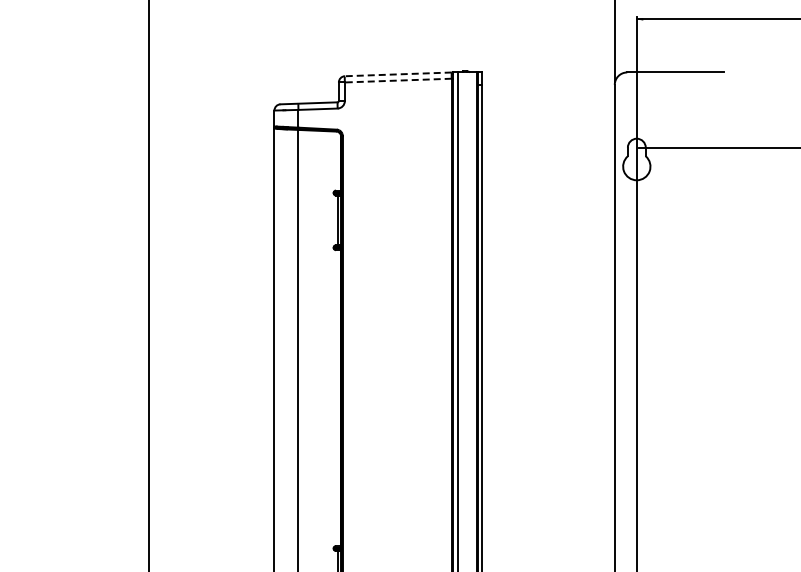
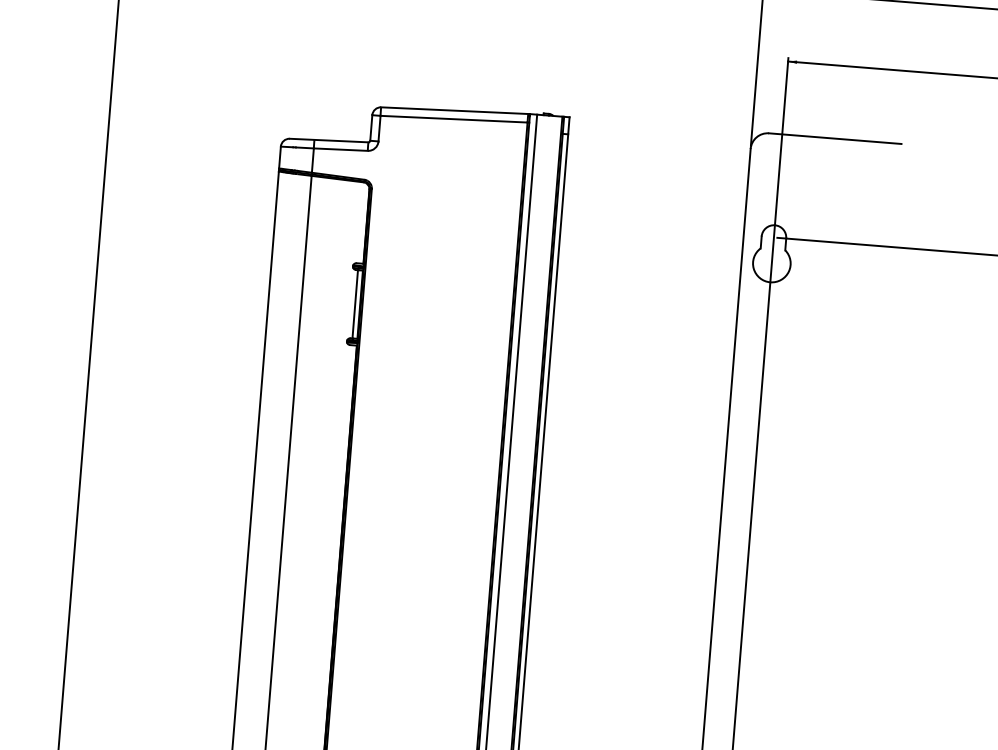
line: (397, 74) -> (453, 110), dashed -> solid
line: (397, 80) -> (453, 118), dashed -> solid

